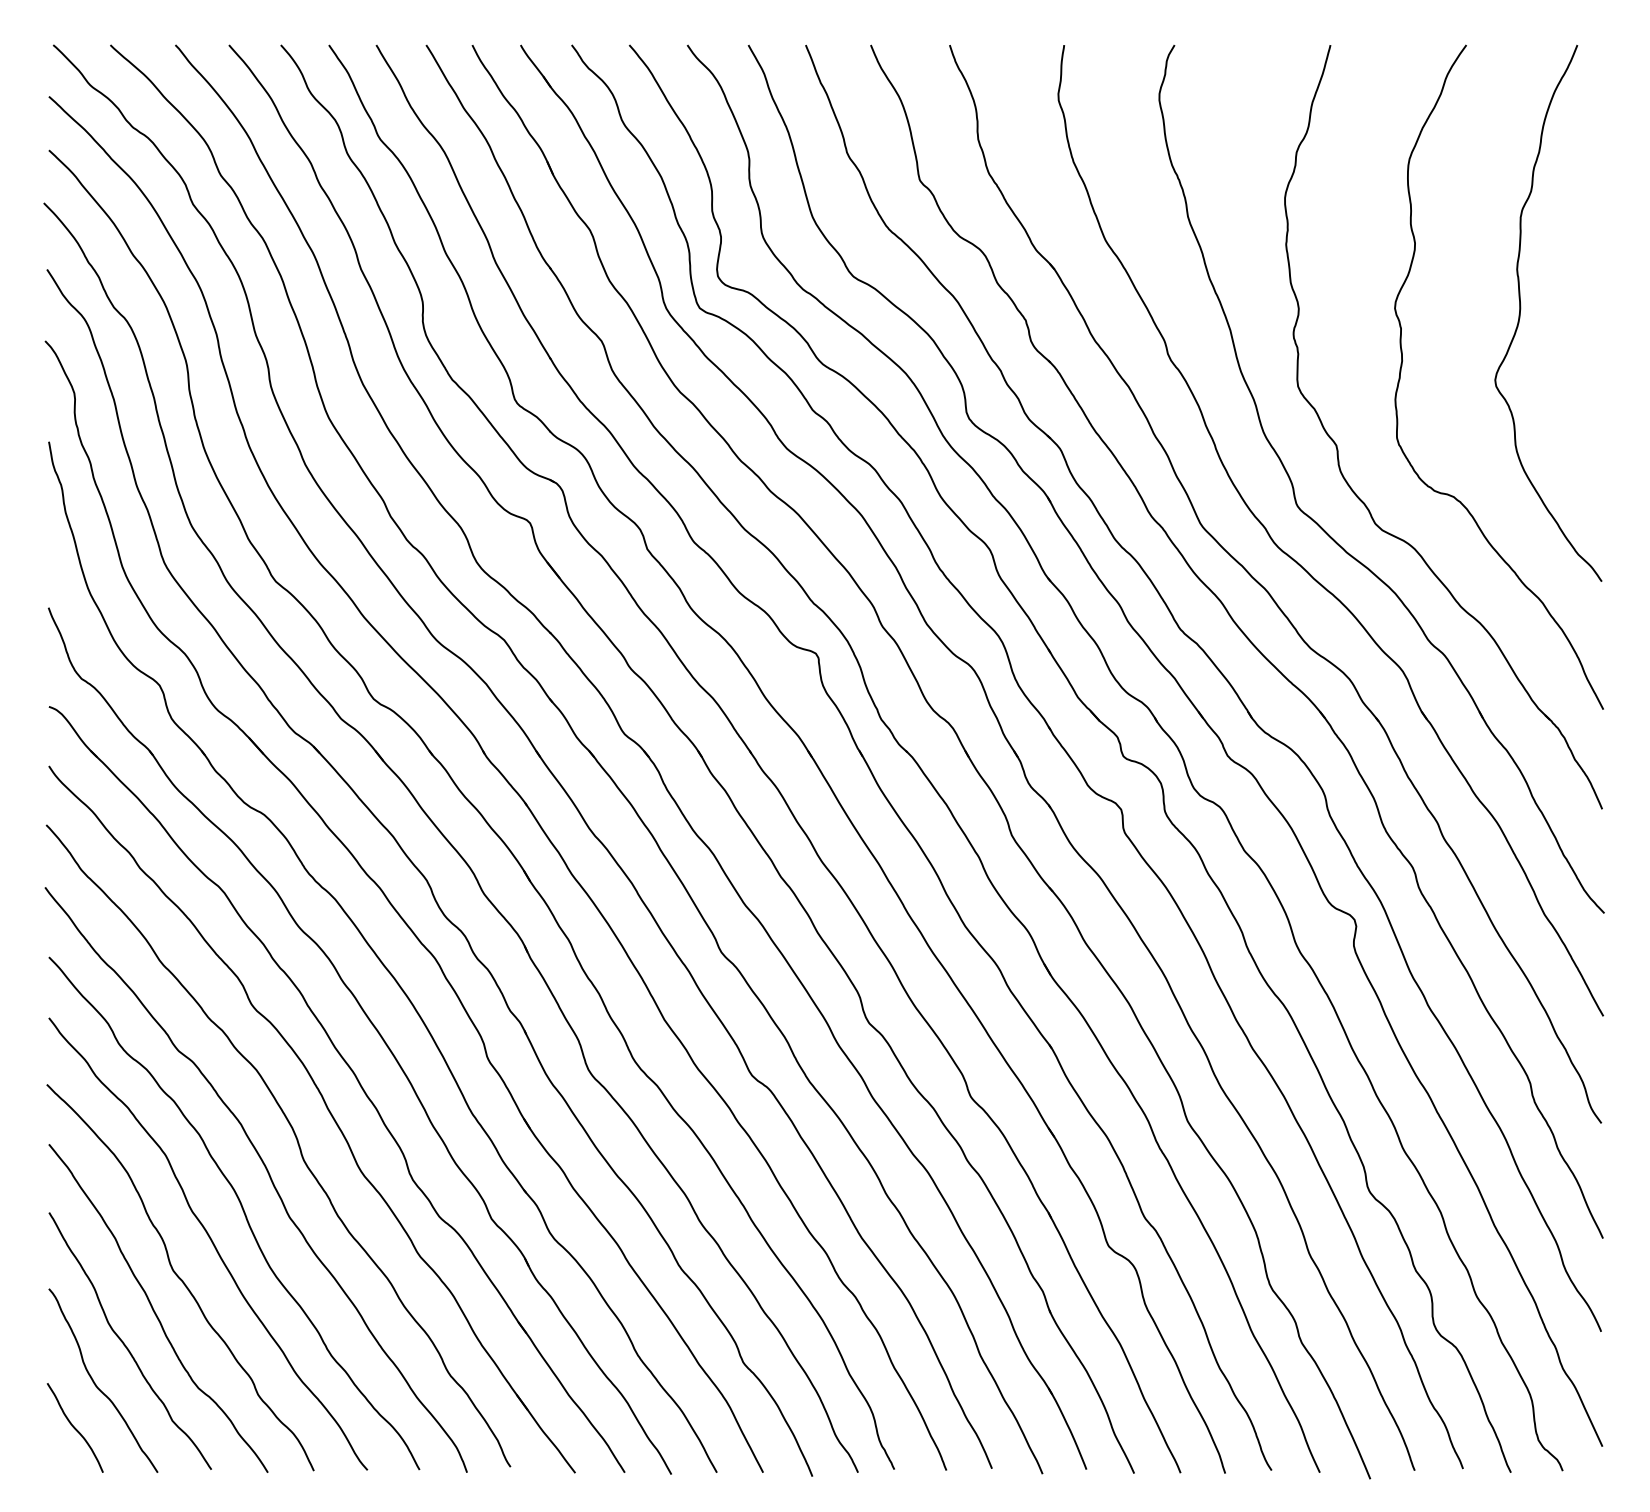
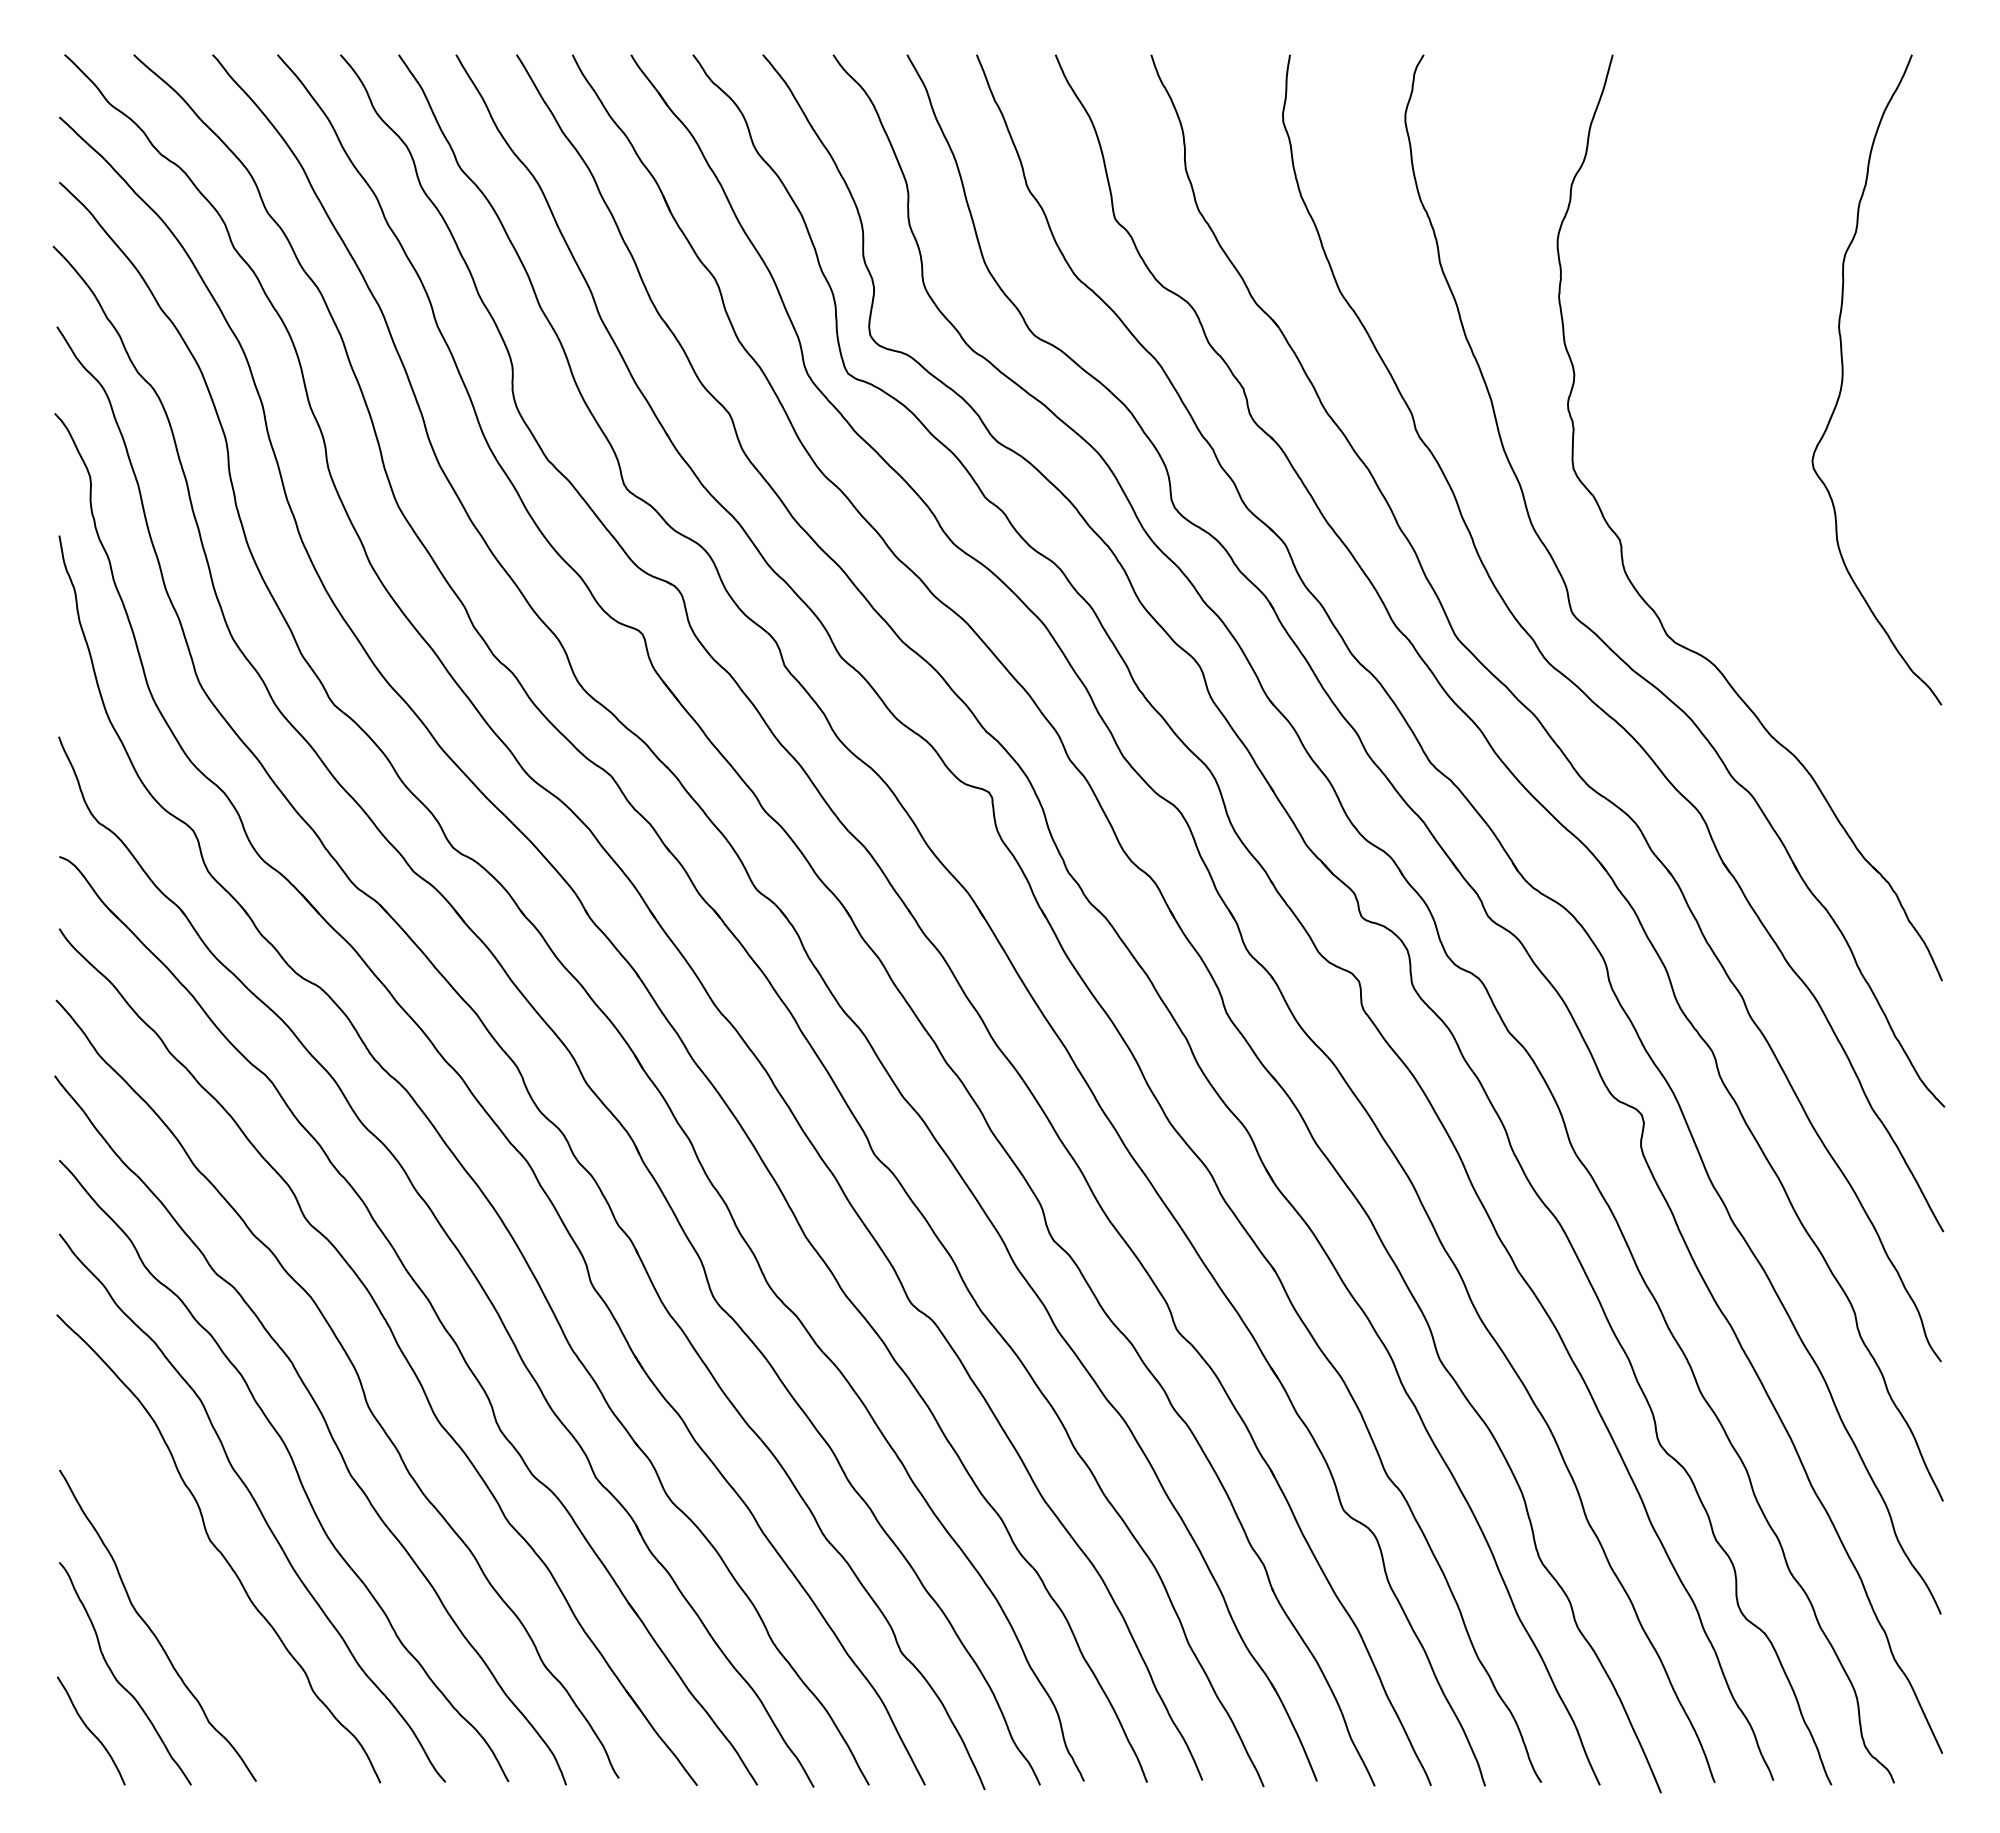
curve: (1402, 363) -> (1700, 440), removed
curve: (154, 1310) -> (187, 1588), removed

